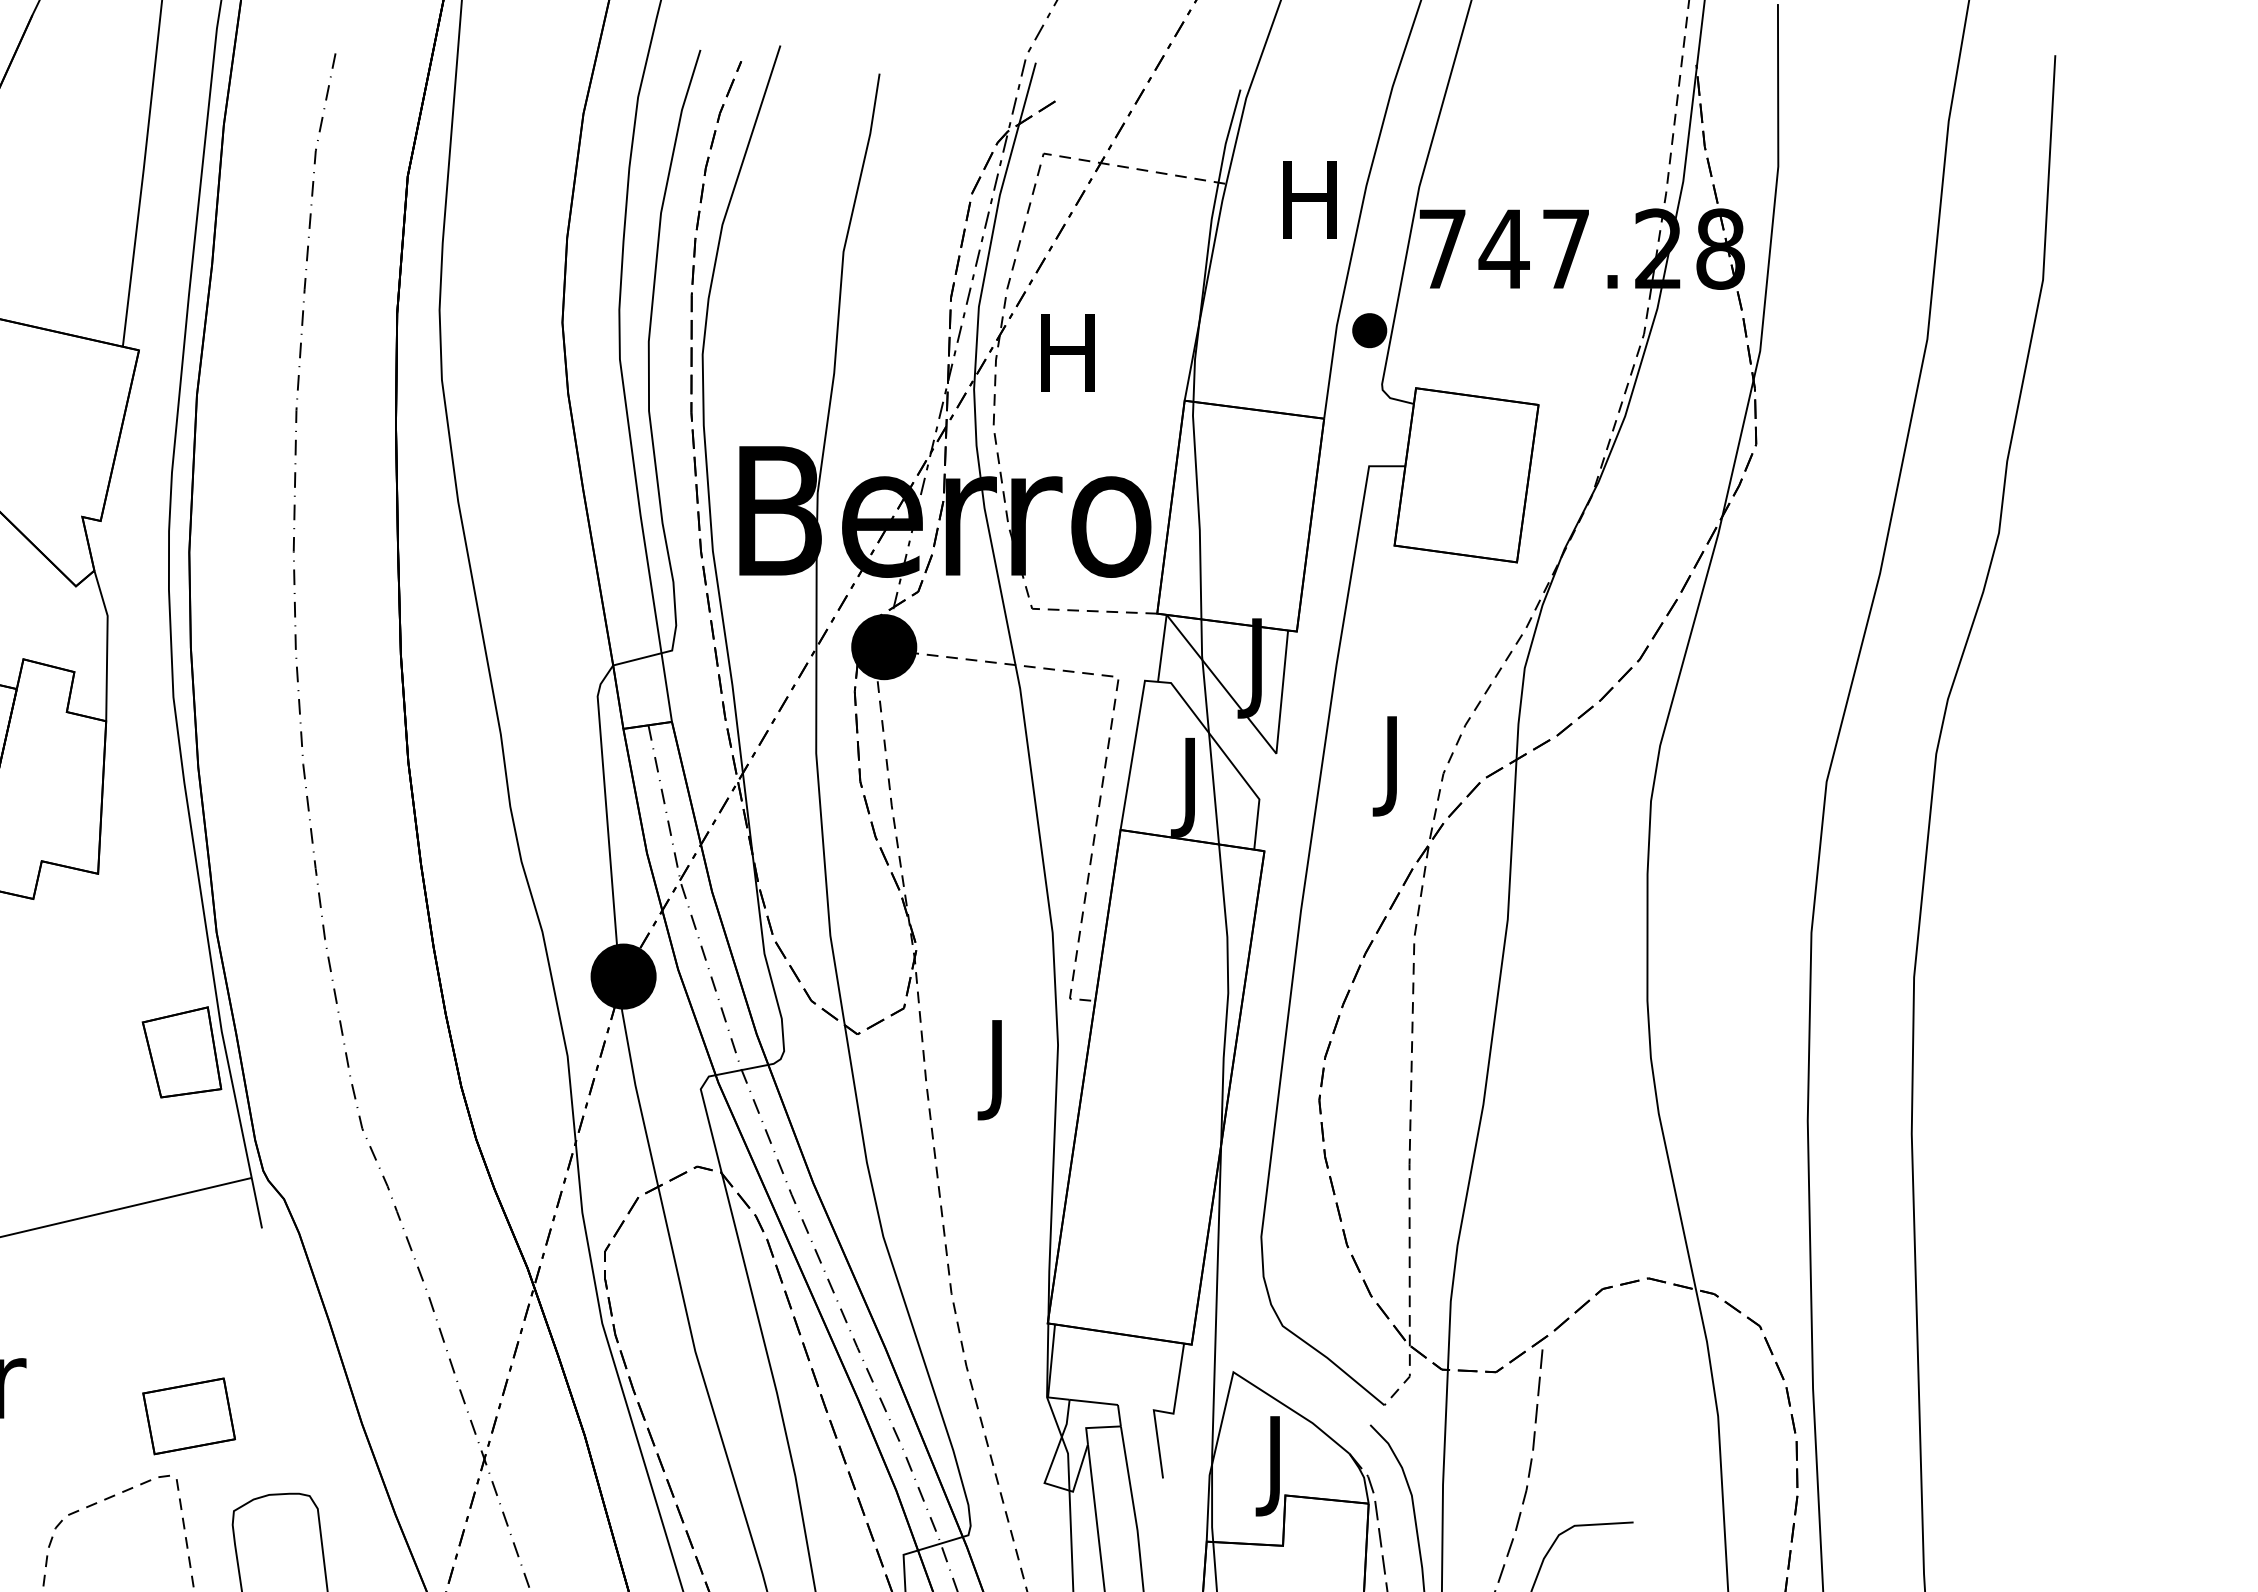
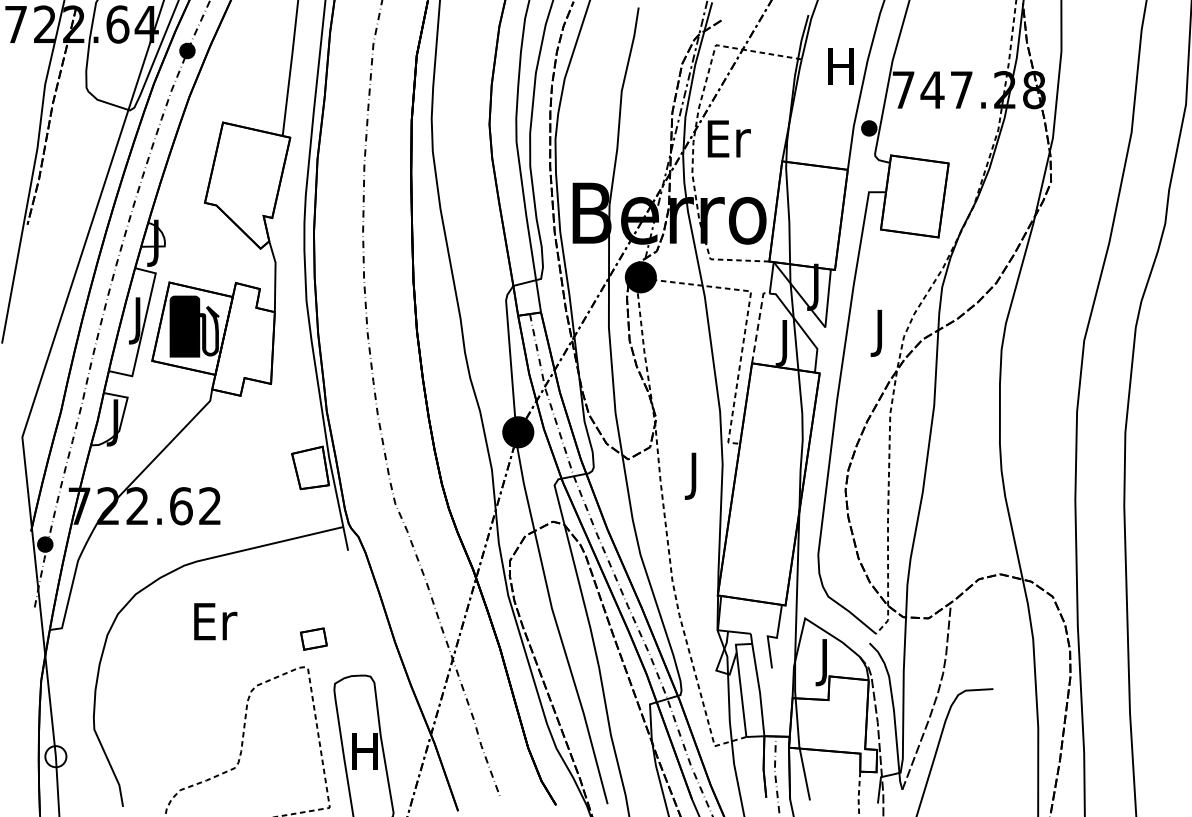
text: (1070, 352) -> (728, 138), H -> Er
line: (1134, 747) -> (758, 324), solid -> dashed
part: (188, 1414) -> (313, 638), size x0.6

